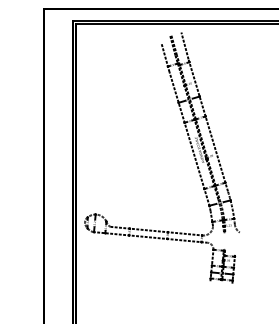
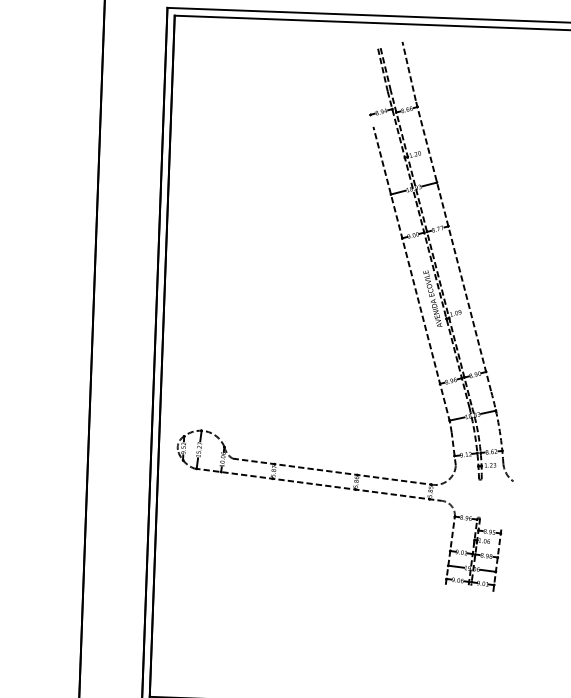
line: (165, 57) -> (365, 94), removed

